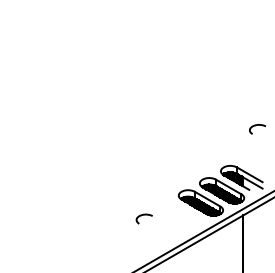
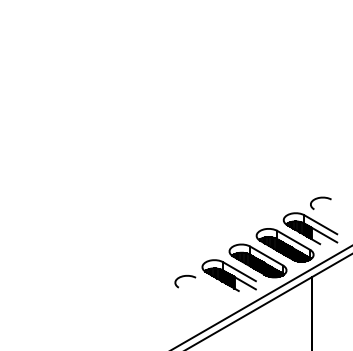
curve: (257, 125) -> (320, 198), moved
part: (177, 214) -> (228, 275), added

